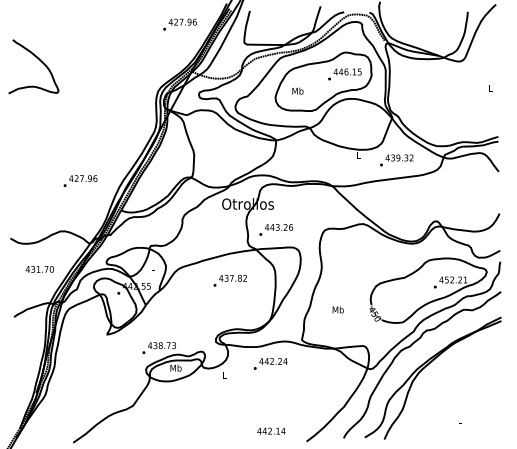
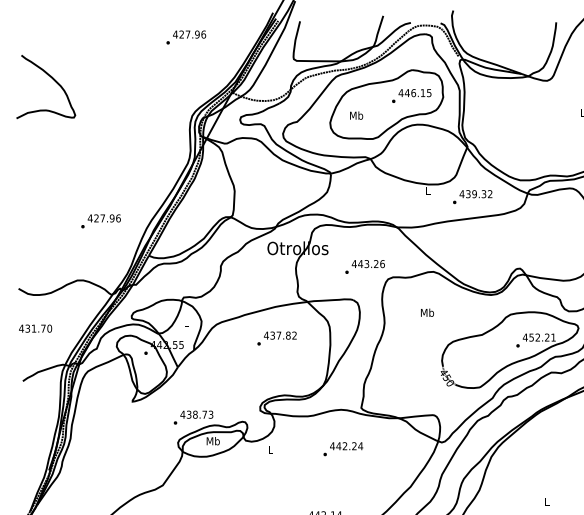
text: (179, 24) -> (185, 37), moved
text: (276, 229) -> (365, 266), moved
text: (39, 269) -> (35, 328), moved
text: (337, 309) -> (426, 312), moved
text: (270, 363) -> (343, 448), moved

